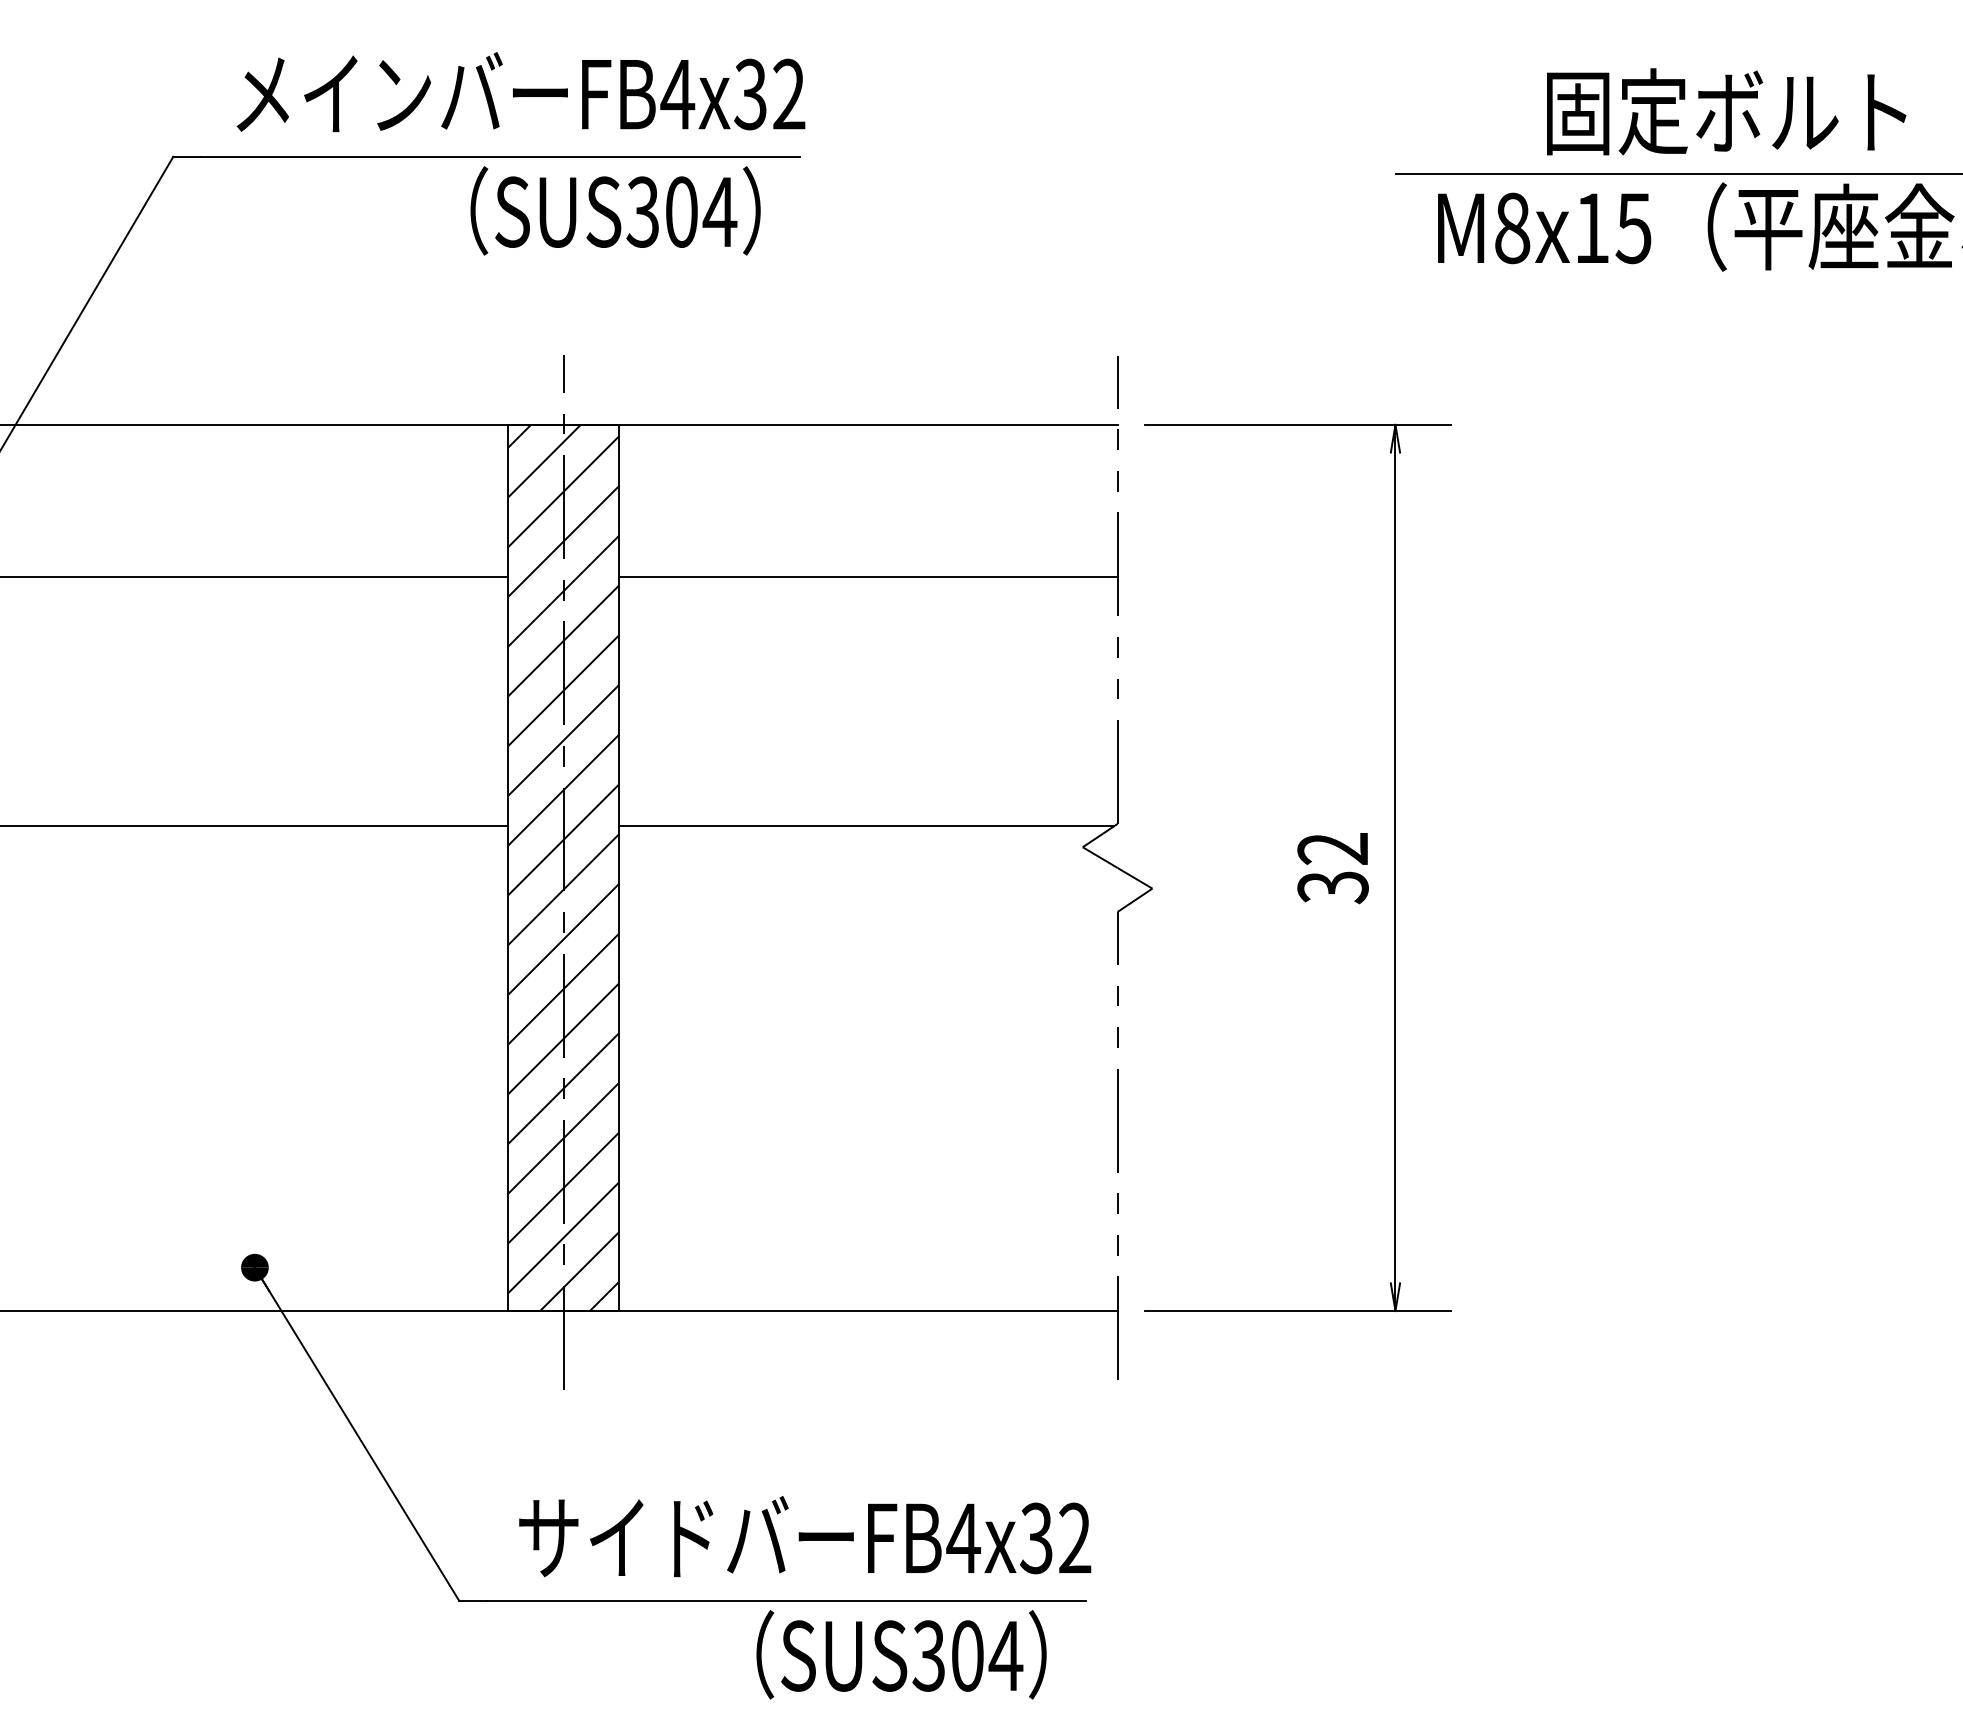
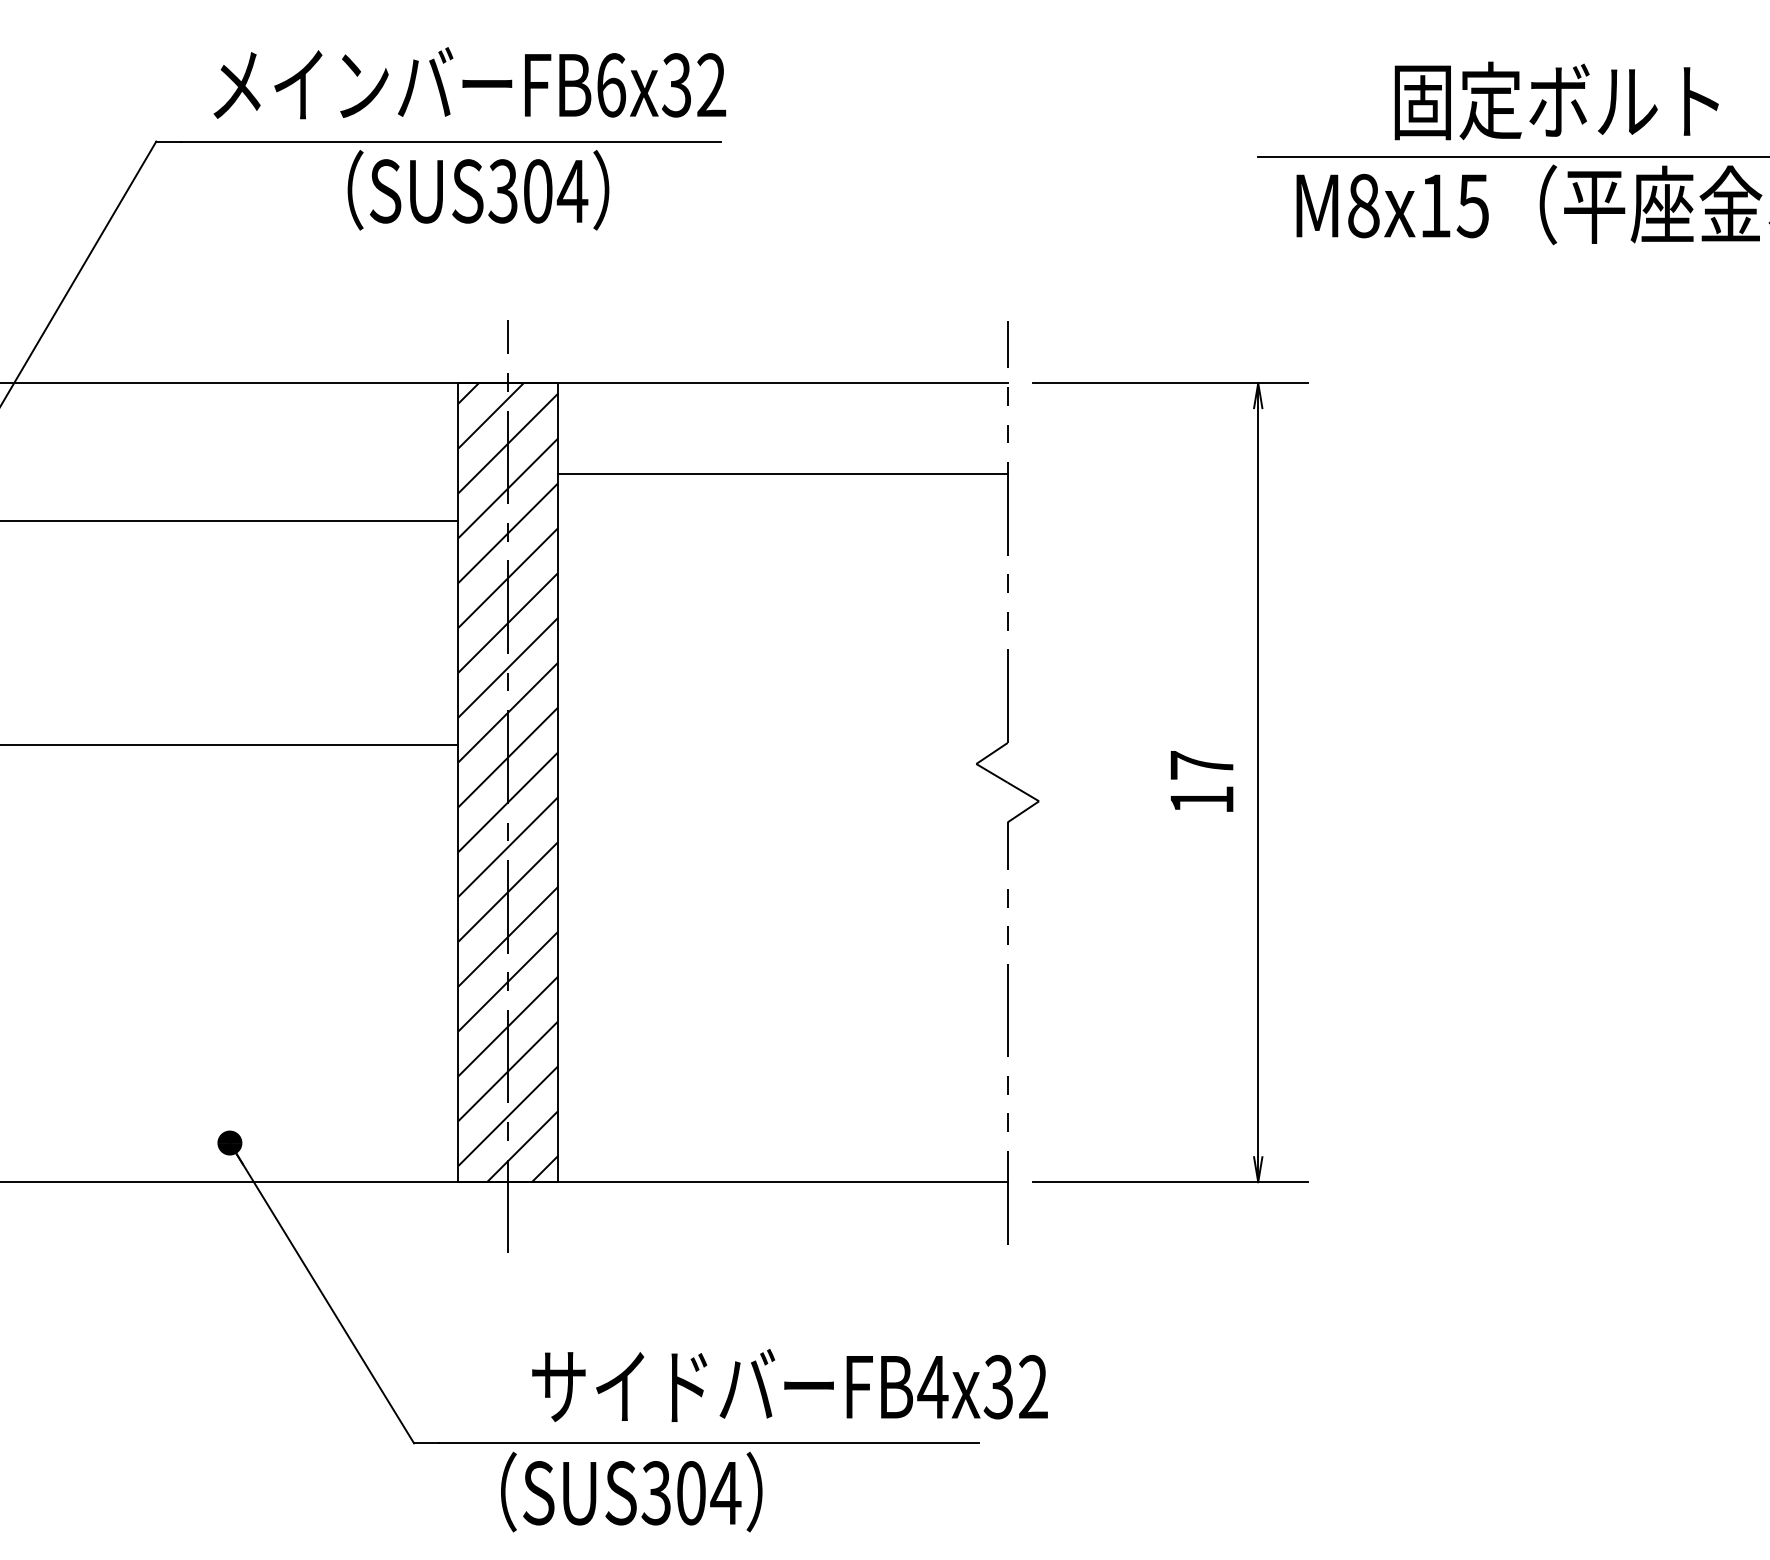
text: (677, 94) -> (610, 85), FB4x32 -> FB6x32
text: (615, 210) -> (478, 189), moved
line: (868, 577) -> (783, 473), moved
line: (866, 826) -> (781, 745), removed
text: (1332, 868) -> (1201, 783), 32 -> 17
text: (805, 1536) -> (790, 1385), moved
text: (901, 1654) -> (631, 1491), moved

